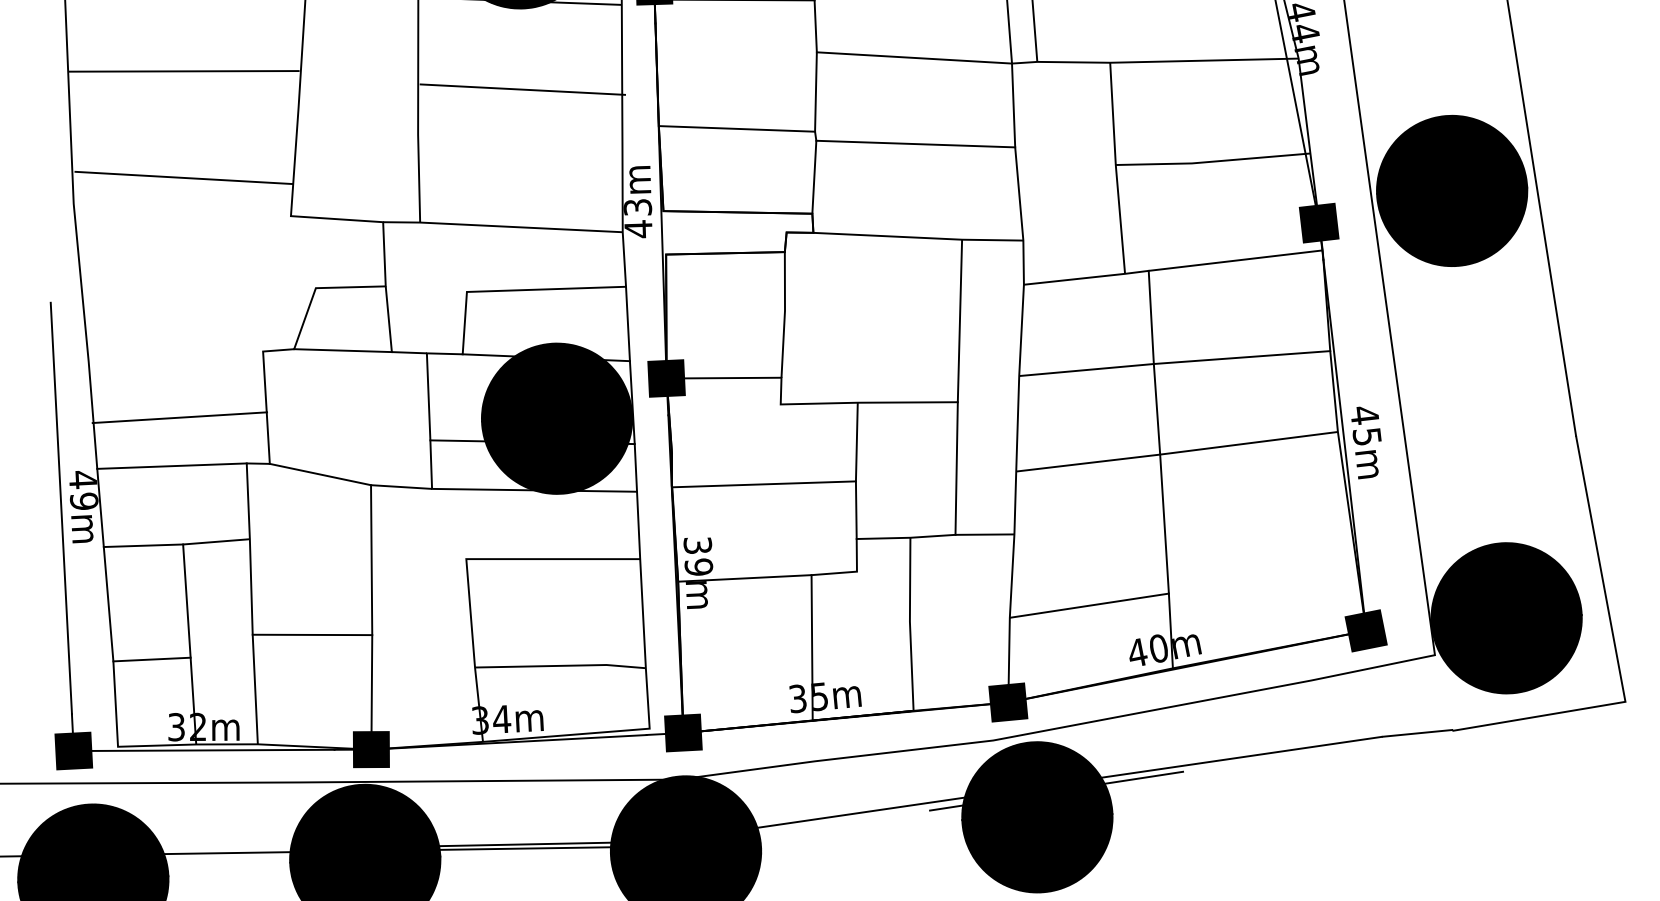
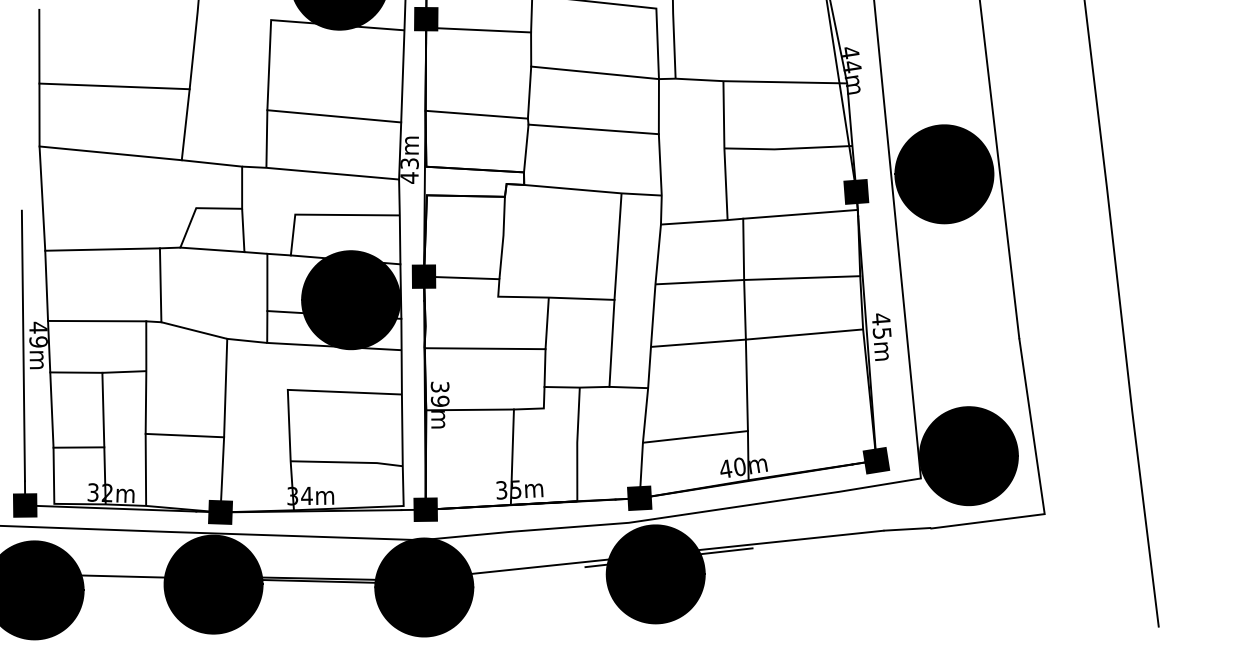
line: (184, 71) -> (114, 86), moved
line: (523, 89) -> (334, 116), moved
line: (183, 178) -> (110, 153), moved
line: (179, 417) -> (102, 249), moved

